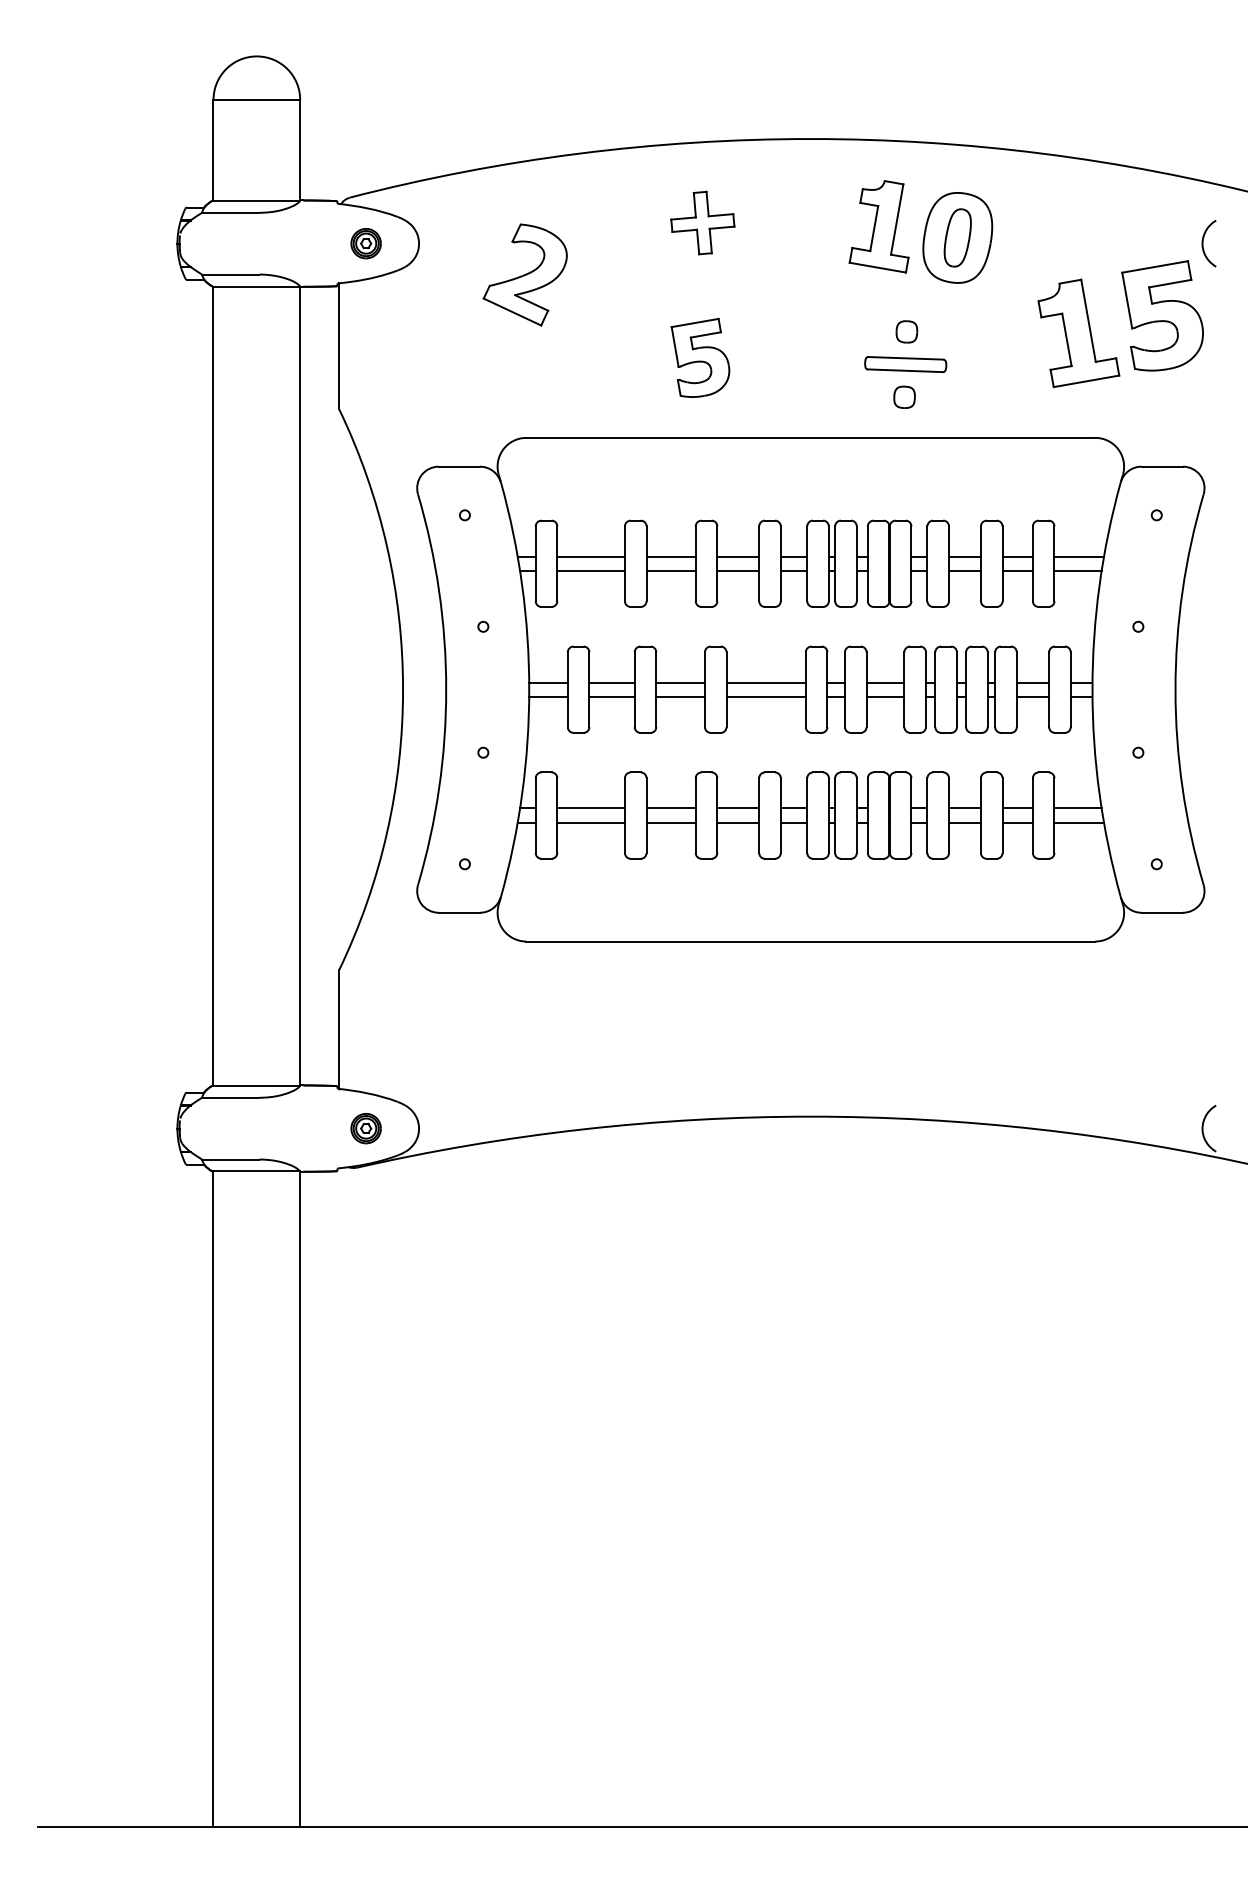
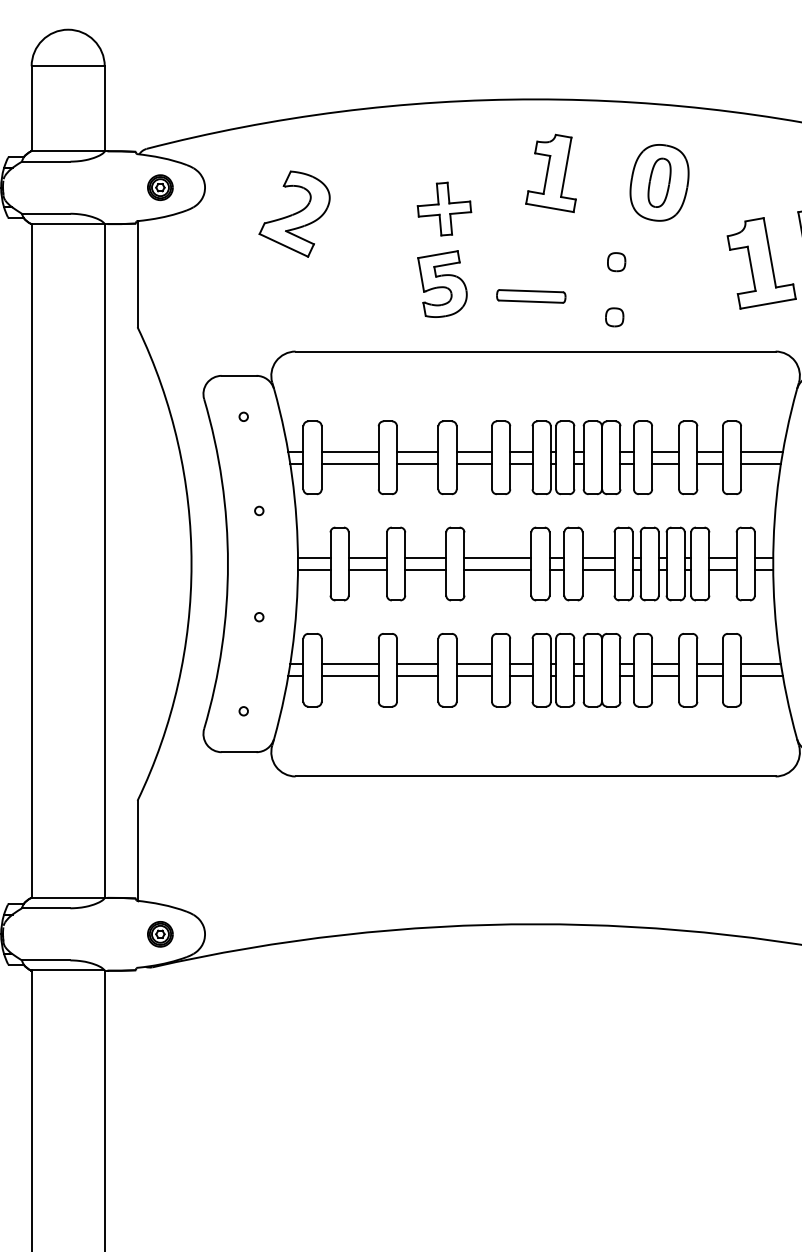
part: (702, 222) -> (444, 208), moved
part: (878, 226) -> (550, 173), moved
part: (905, 364) -> (531, 296), moved

